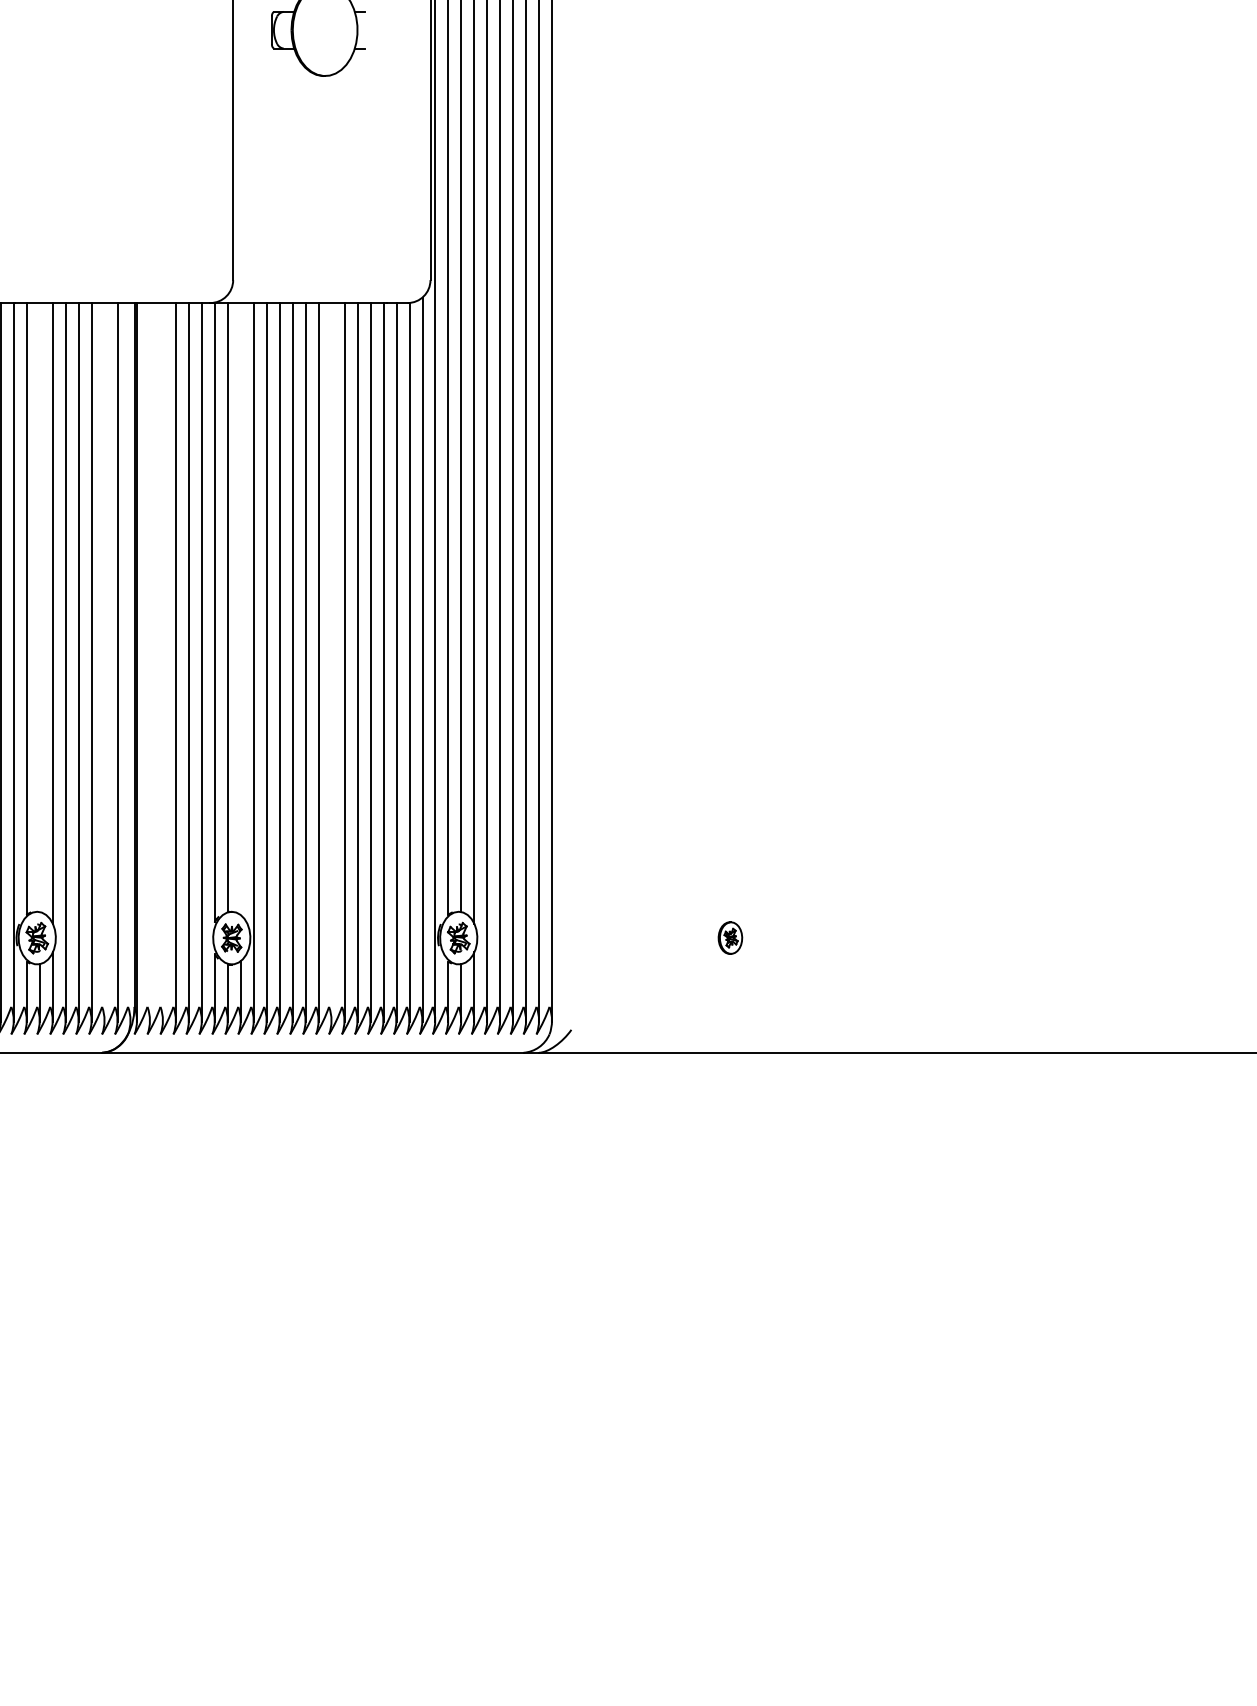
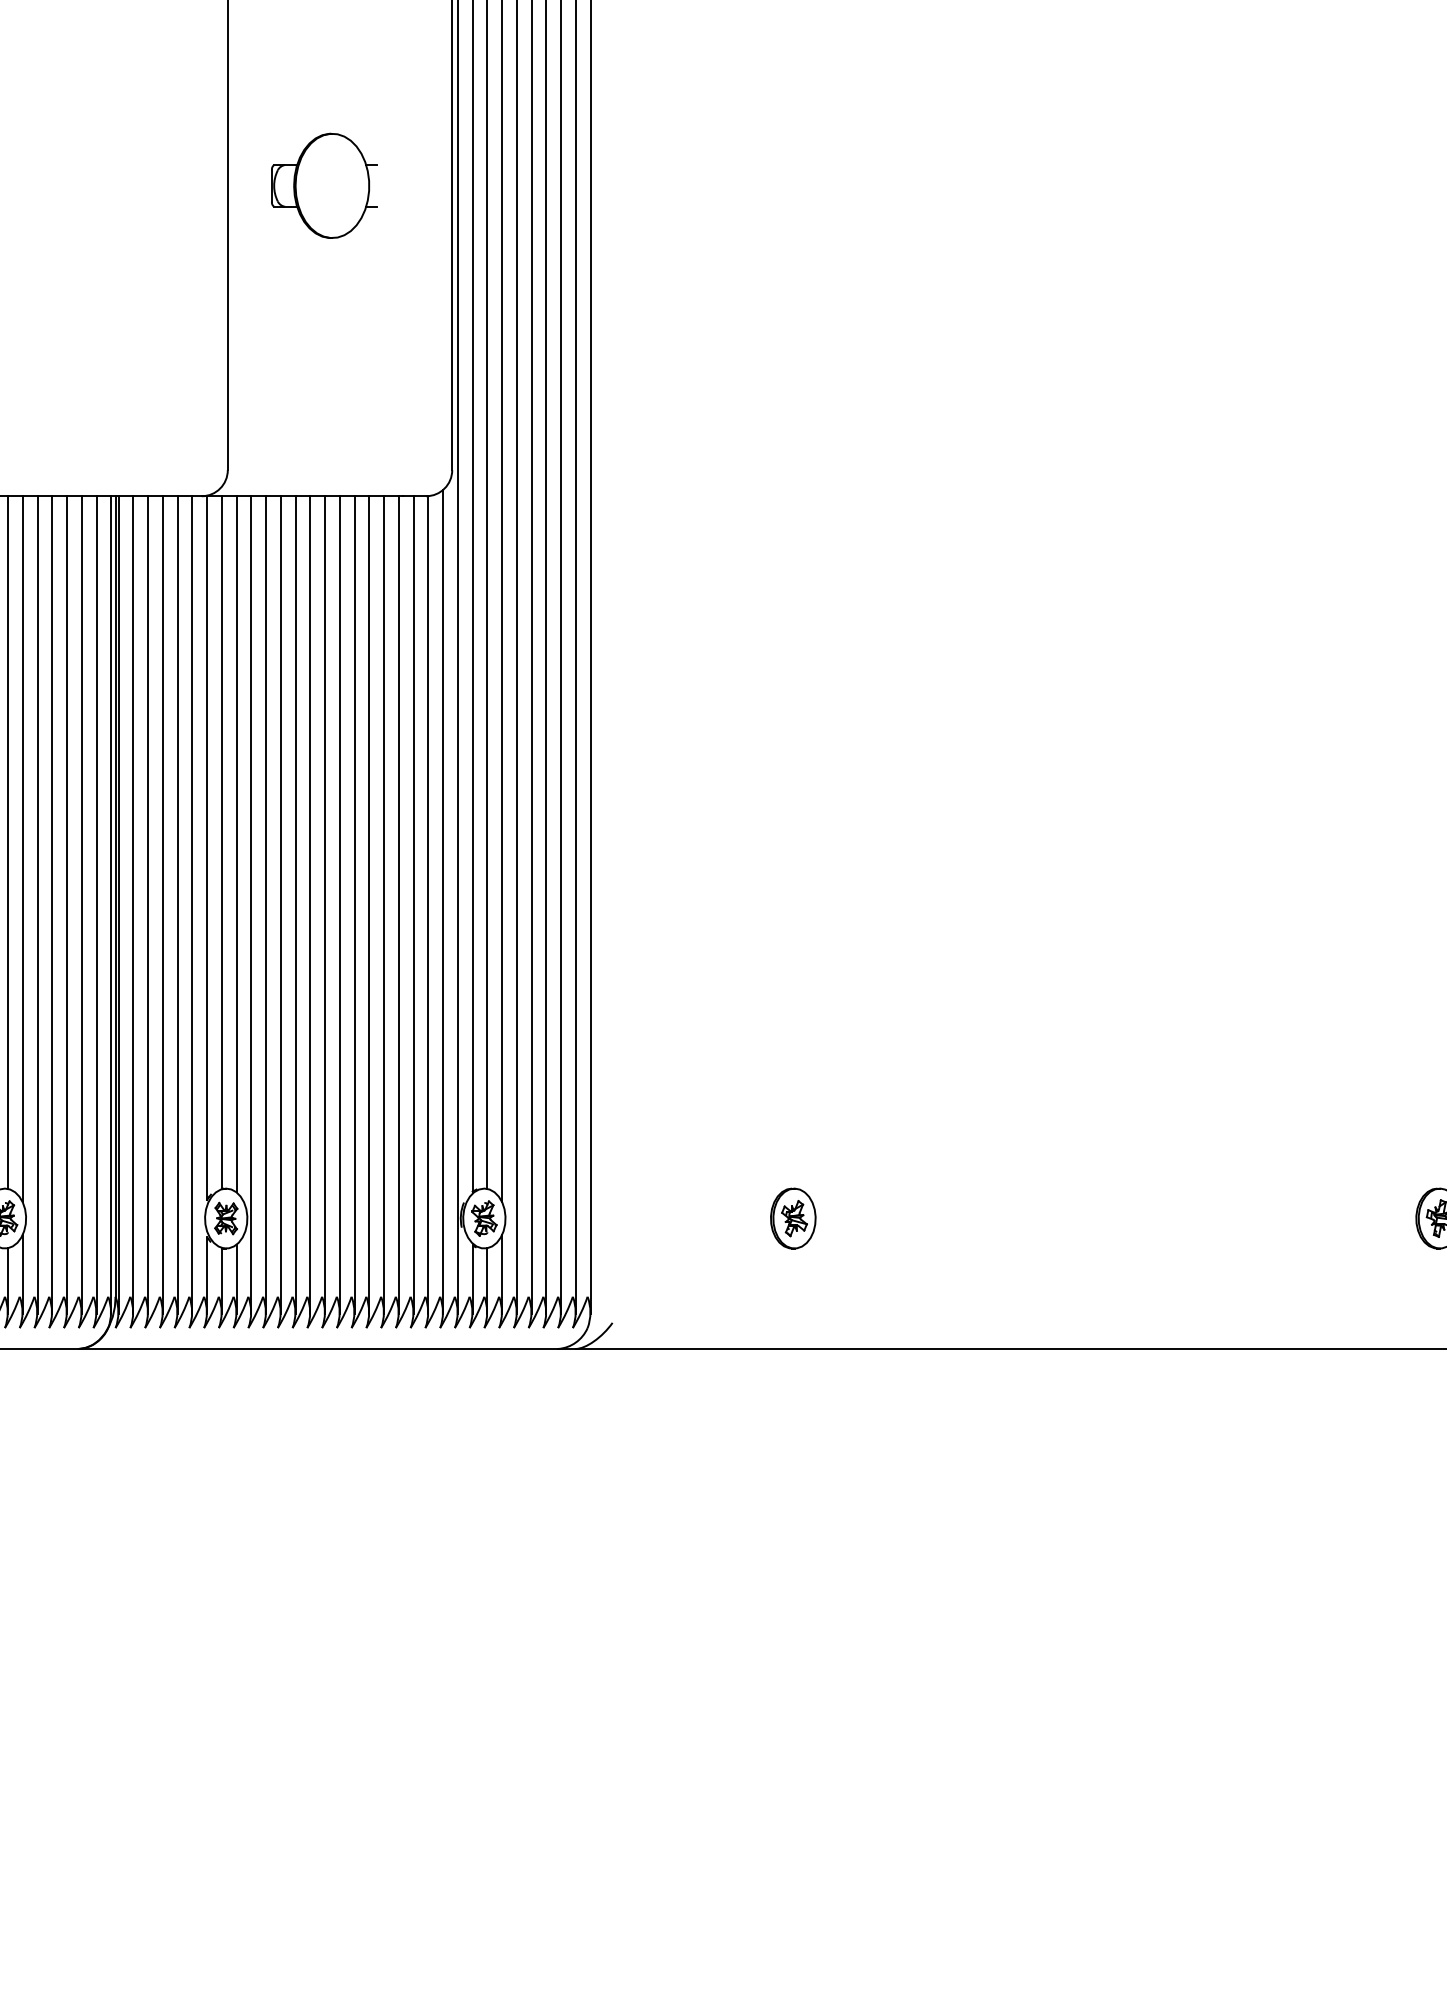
line: (40, 607) -> (8, 842), added
line: (240, 609) -> (236, 844), added
line: (104, 662) -> (81, 905), added
line: (130, 662) -> (111, 905), added
line: (150, 662) -> (133, 905), added
line: (163, 662) -> (148, 905), added
line: (331, 662) -> (339, 905), added
part: (730, 938) -> (793, 1218), size x1.67

